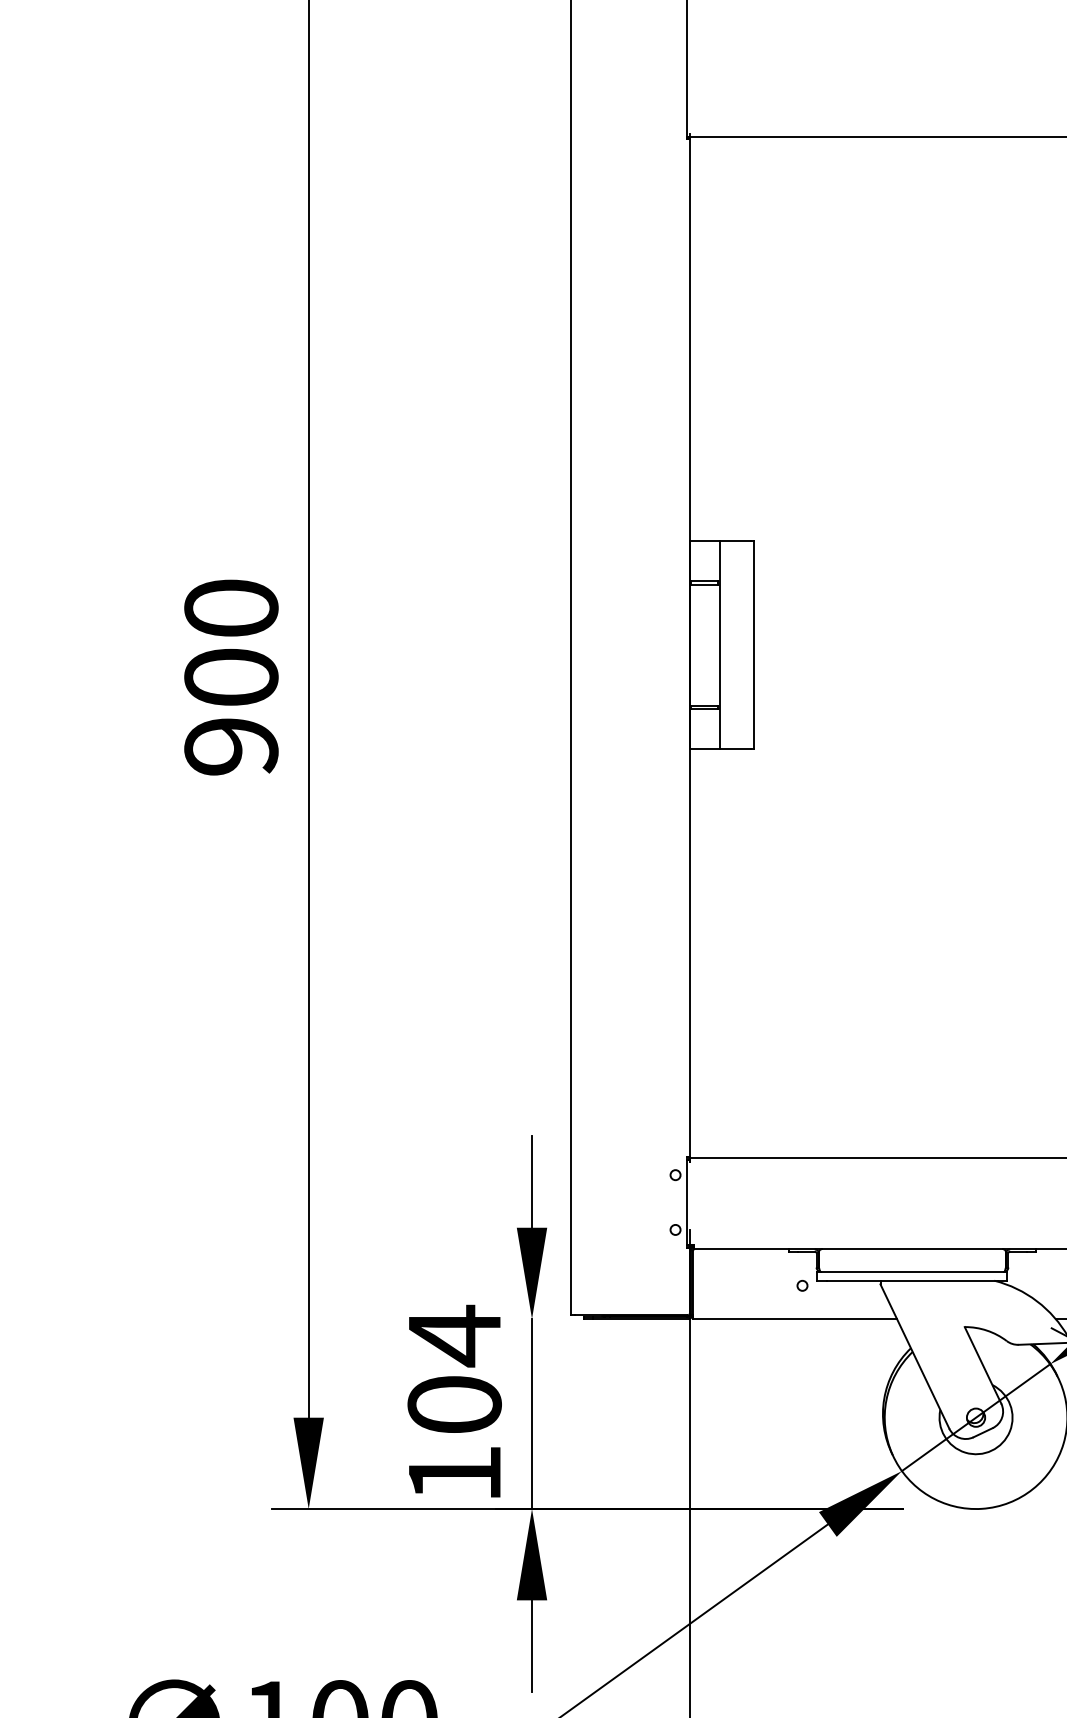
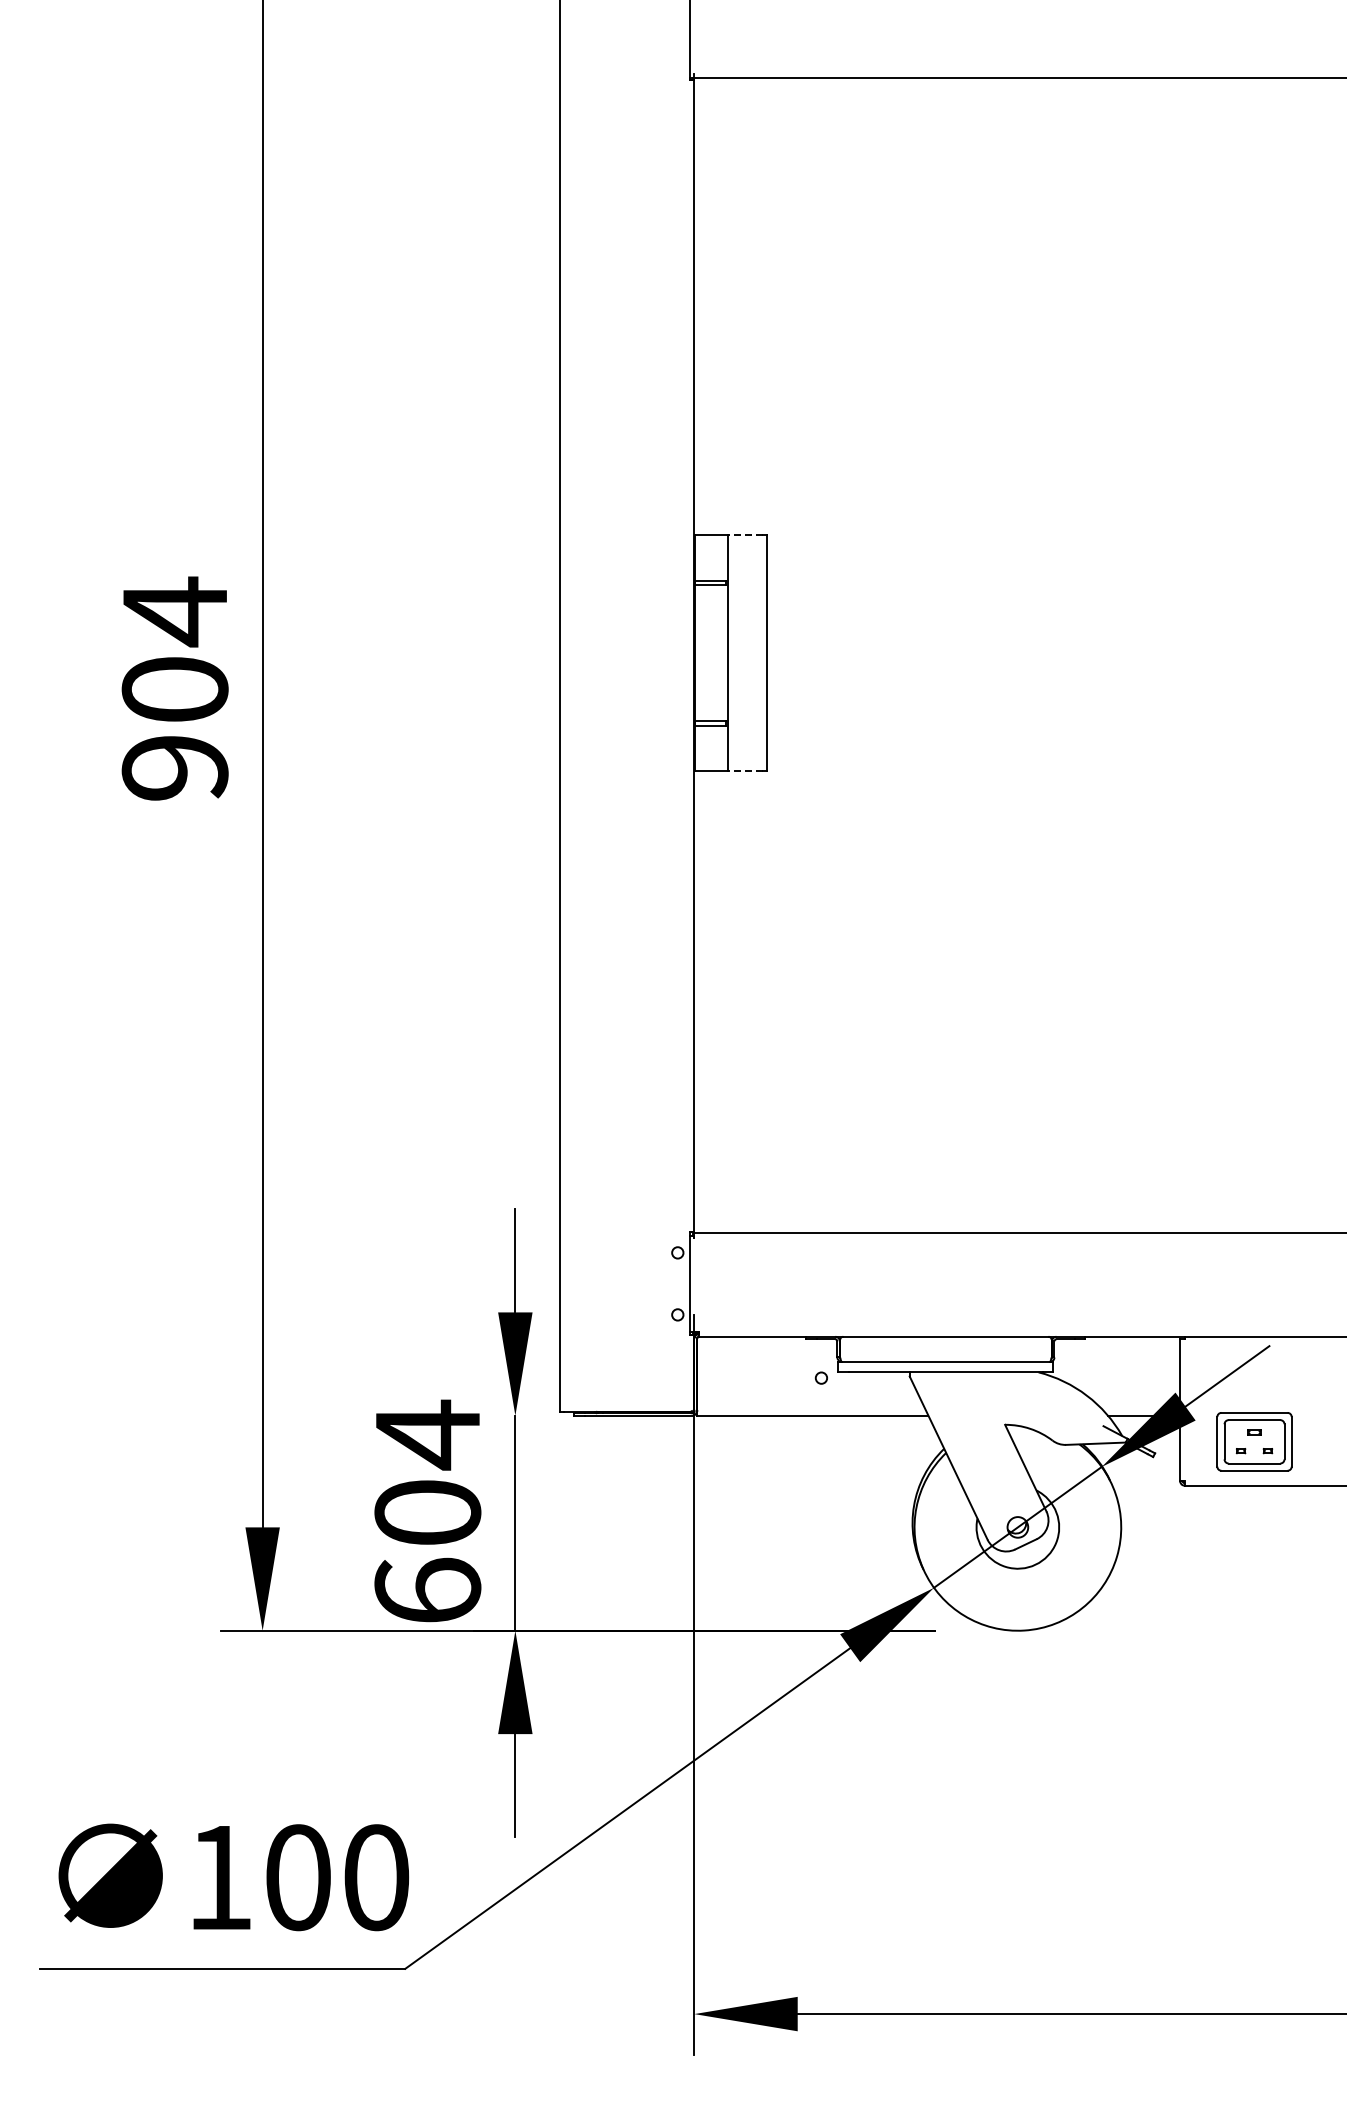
line: (735, 541) -> (745, 535), solid -> dashed
text: (230, 608) -> (174, 611), 900 -> 904
line: (735, 749) -> (745, 771), solid -> dashed
text: (454, 1472) -> (427, 1589), 104 -> 604

